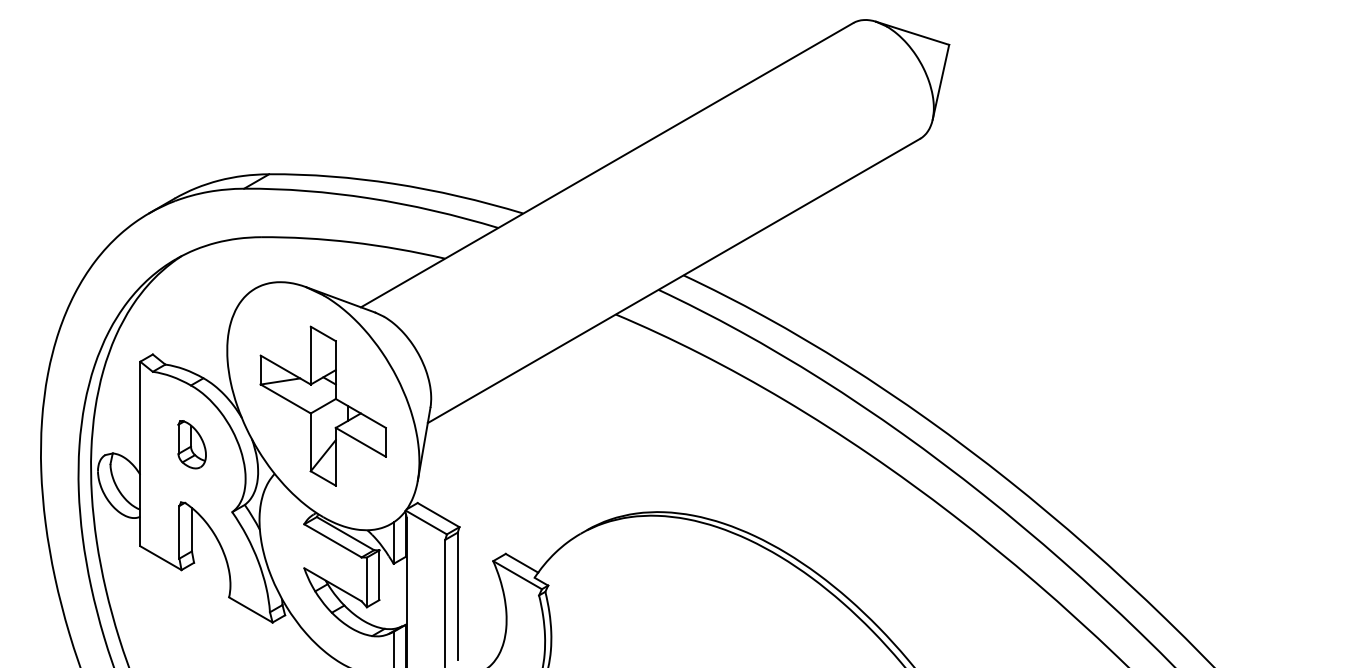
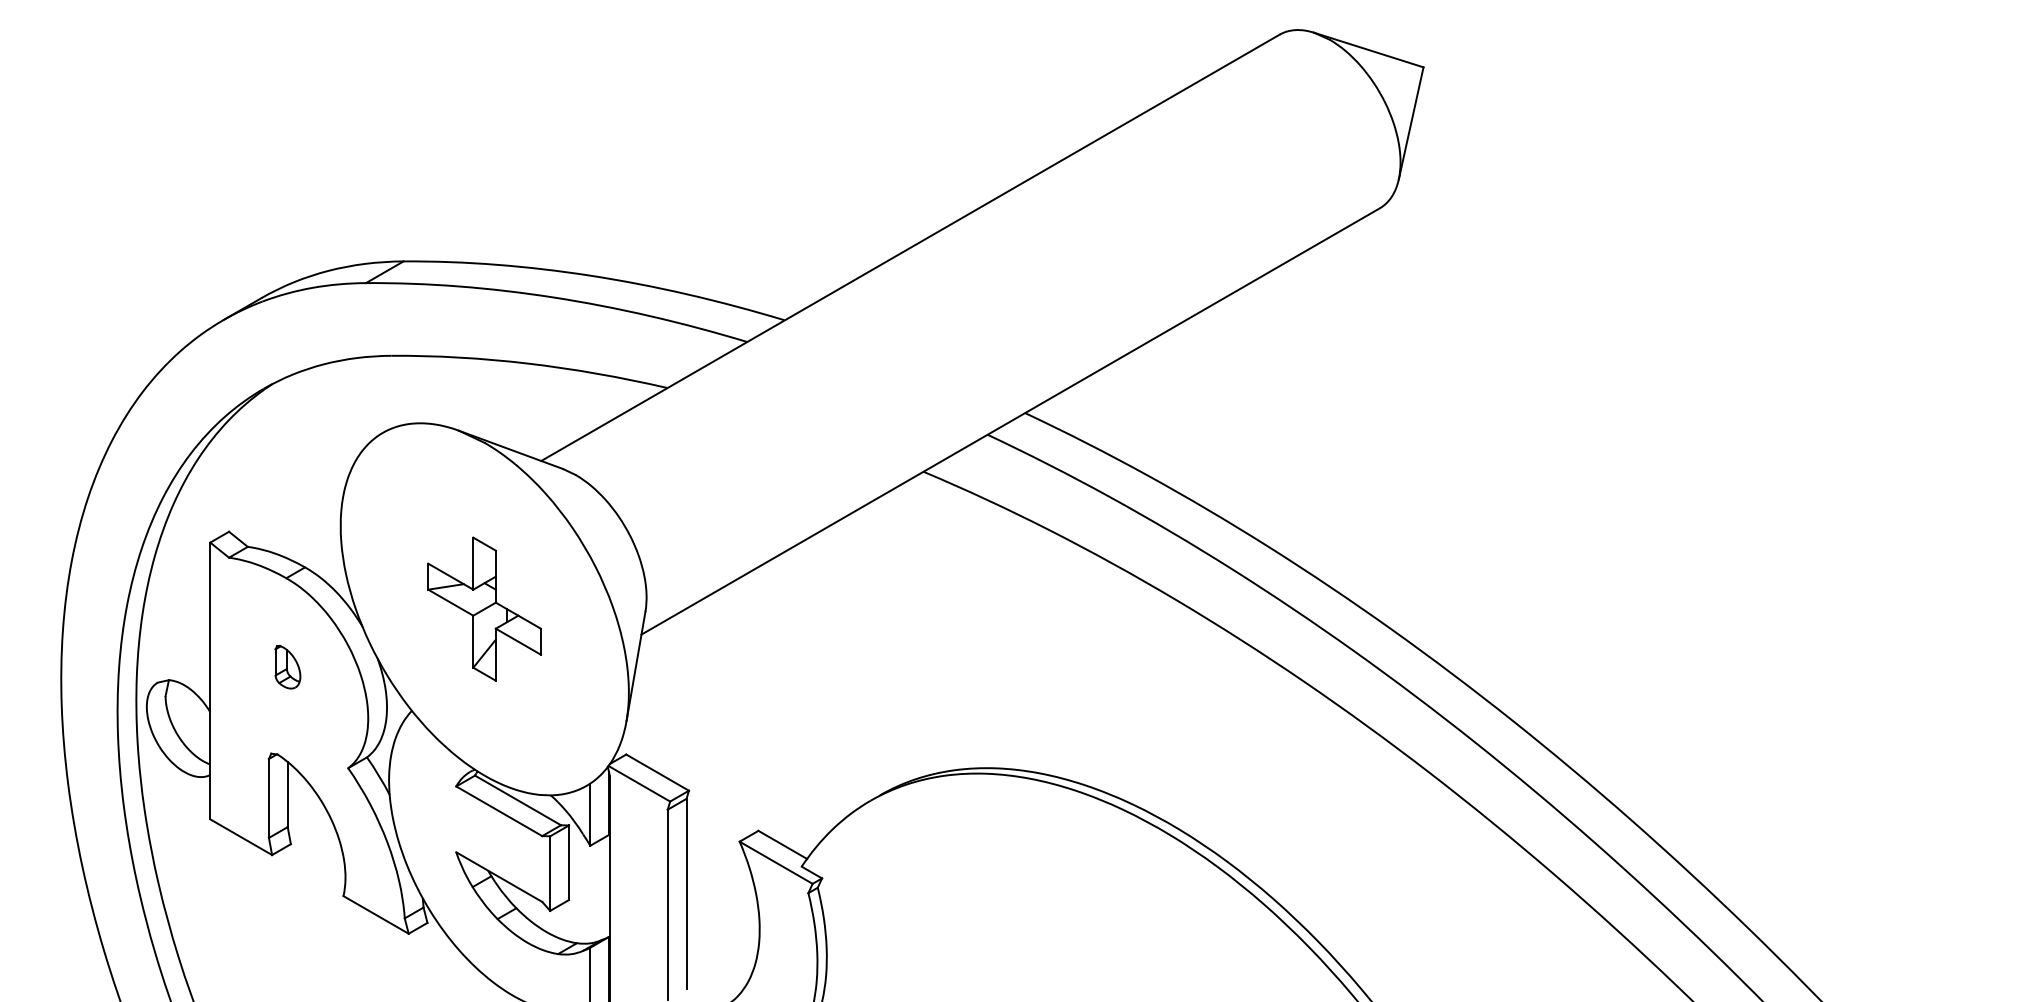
part: (322, 405) -> (483, 608), size x0.6
part: (191, 444) -> (287, 666), size x0.6

